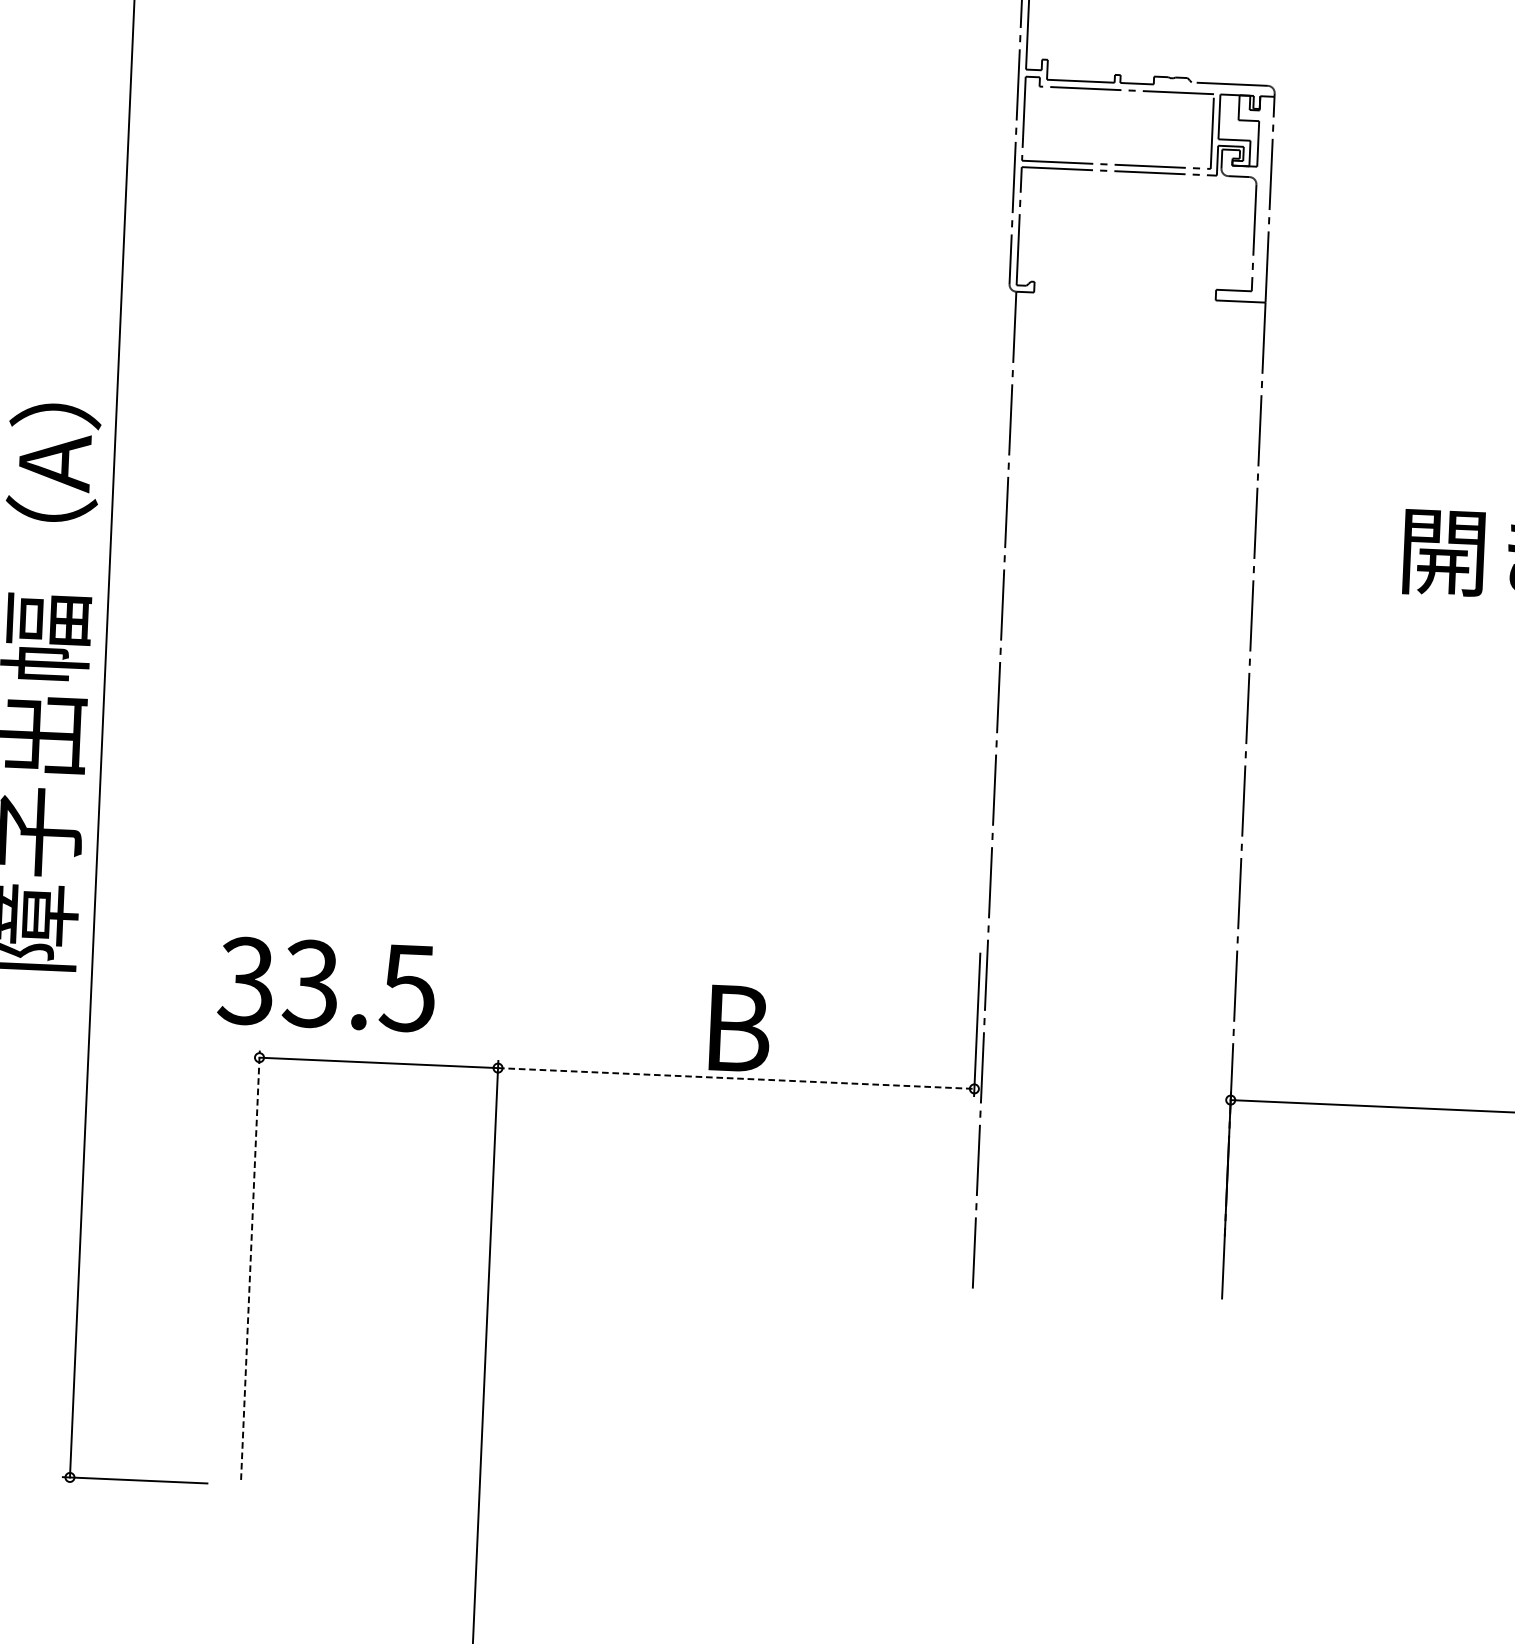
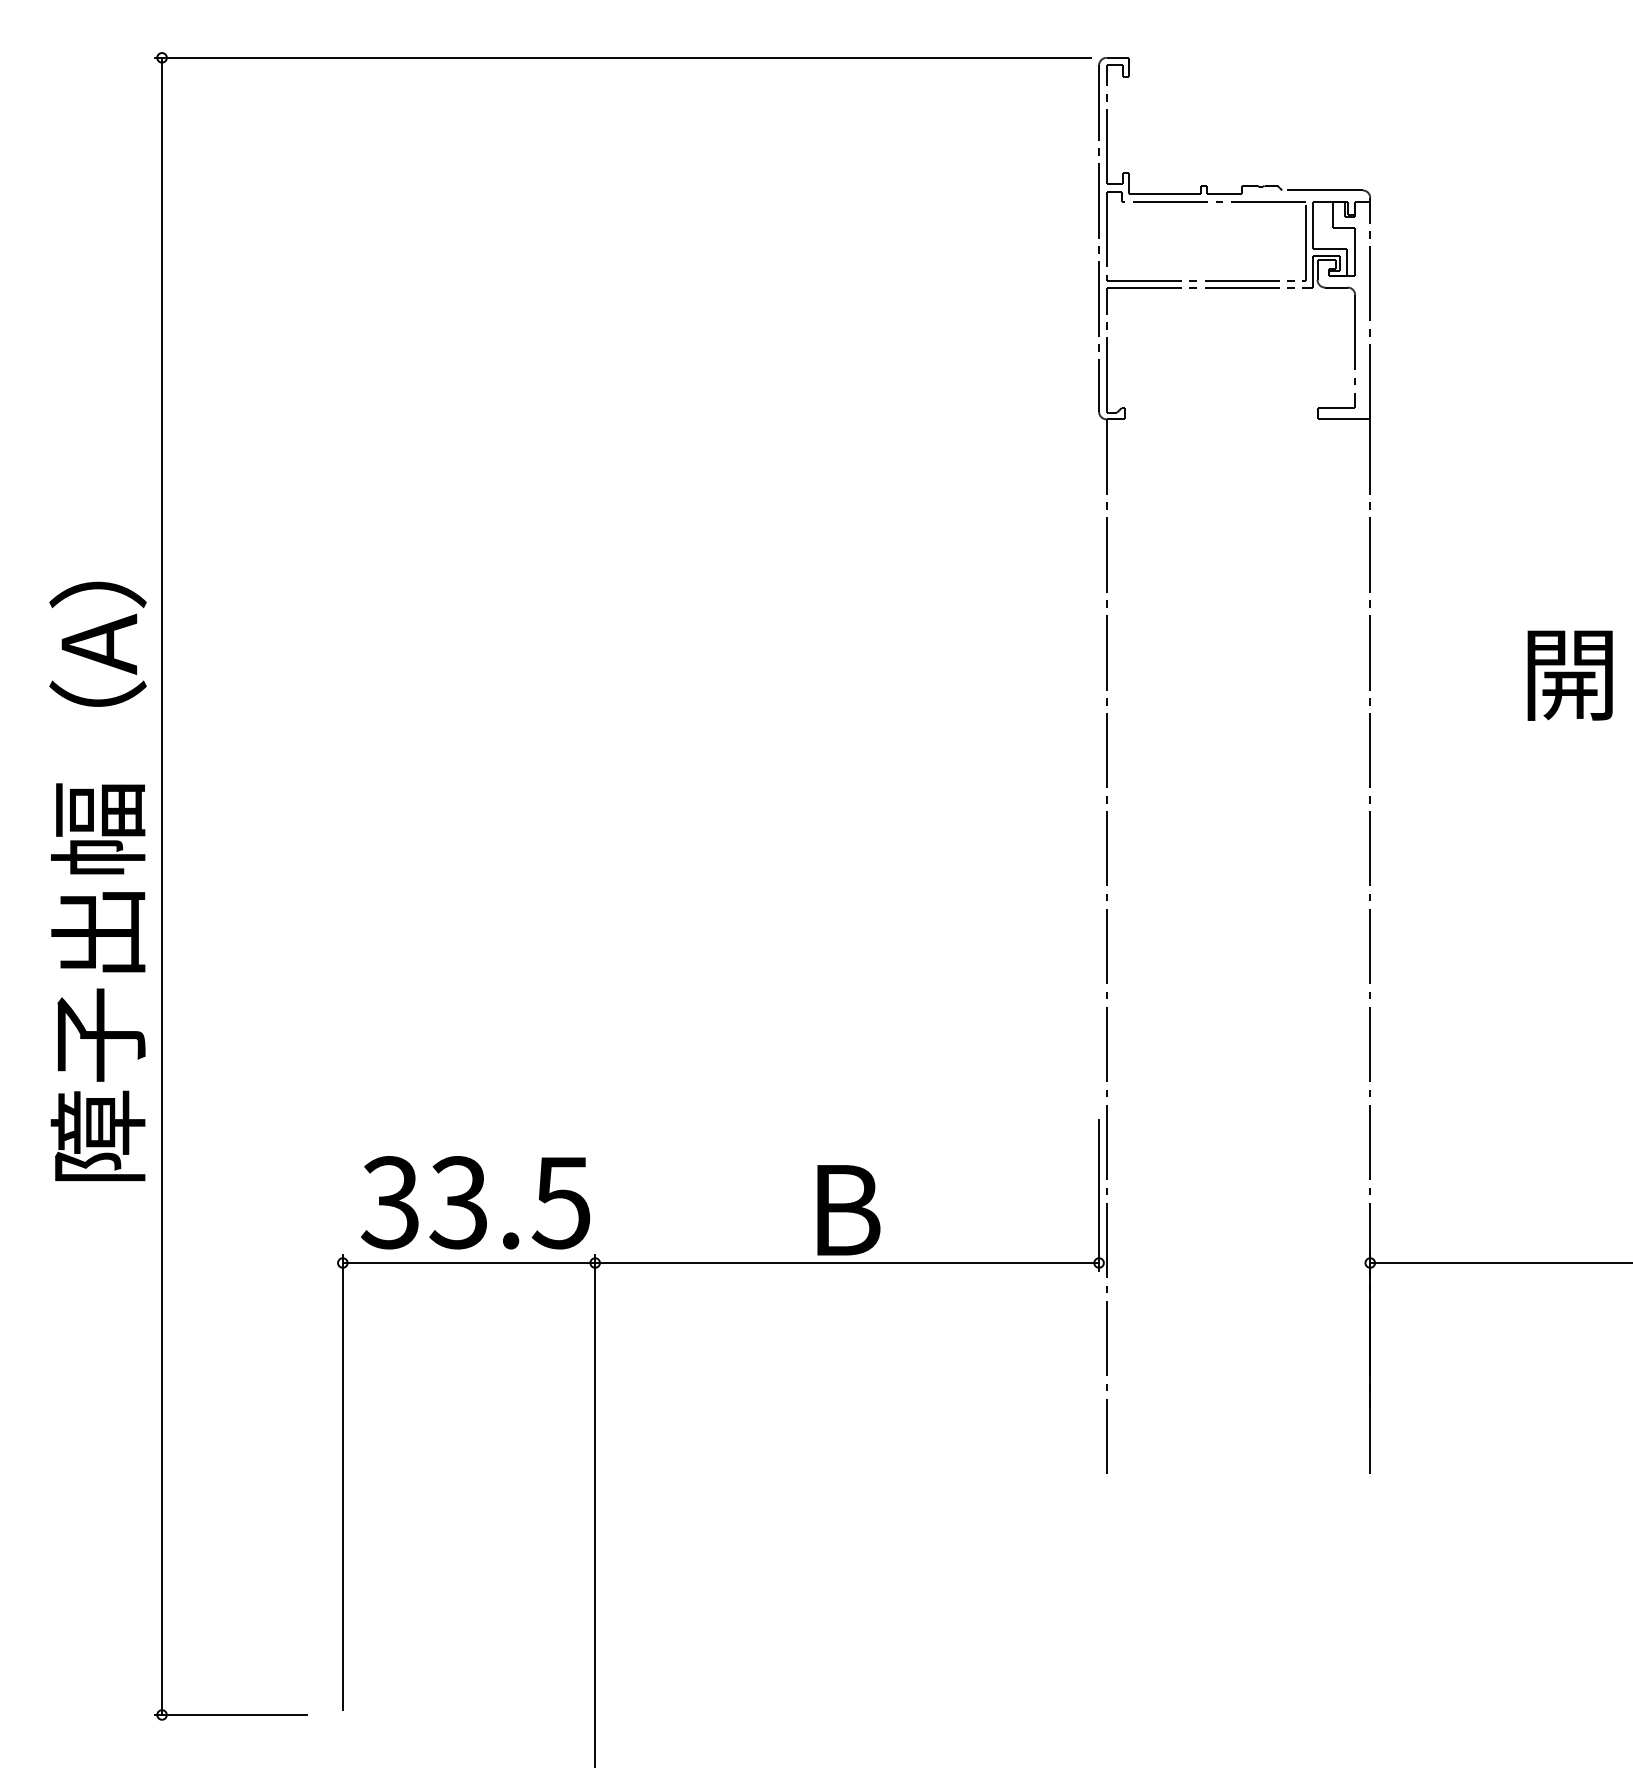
text: (326, 984) -> (475, 1202), moved
line: (736, 1078) -> (847, 1263), dashed -> solid
line: (250, 1265) -> (342, 1482), dashed -> solid

